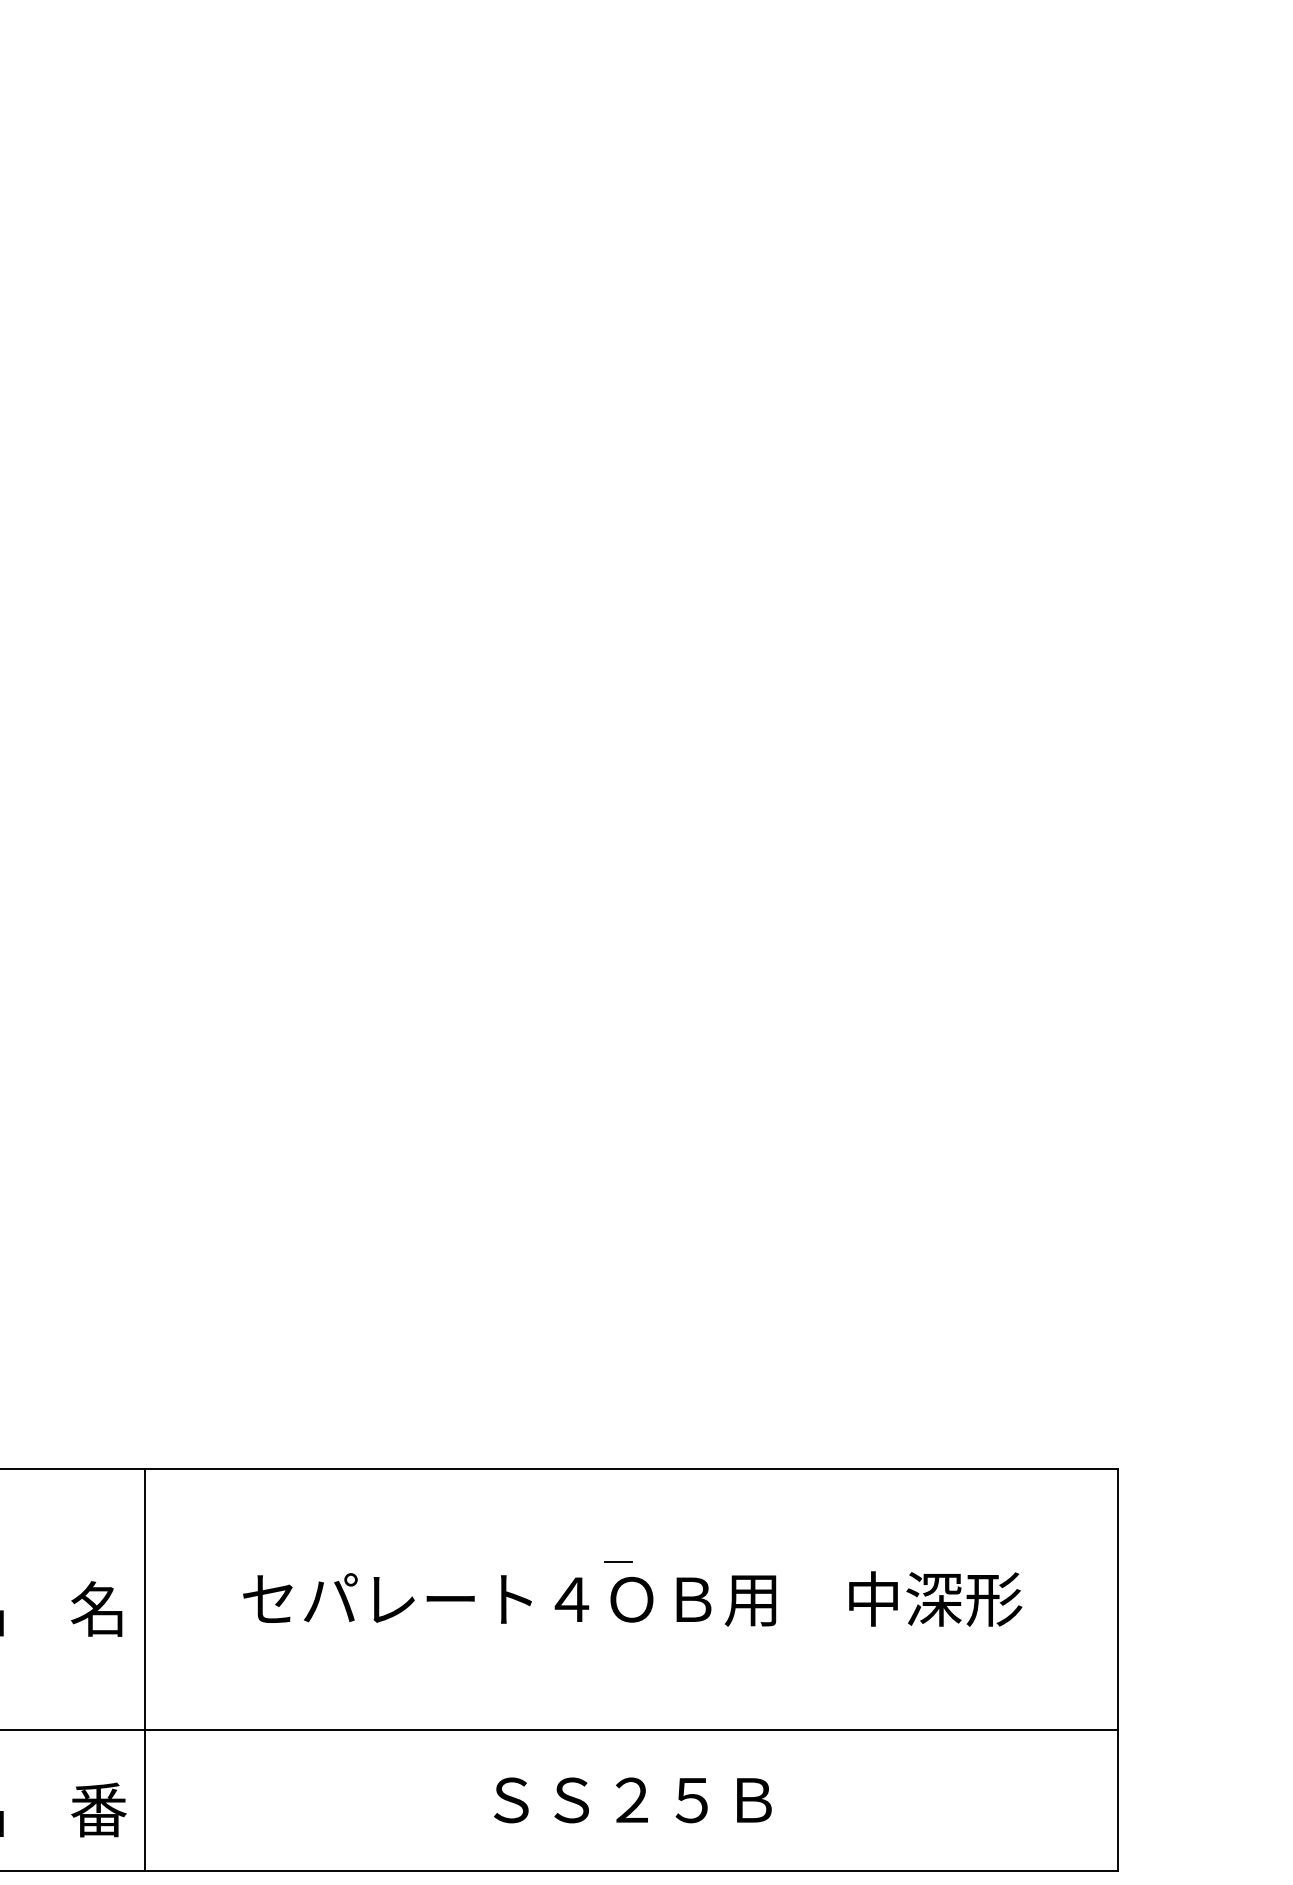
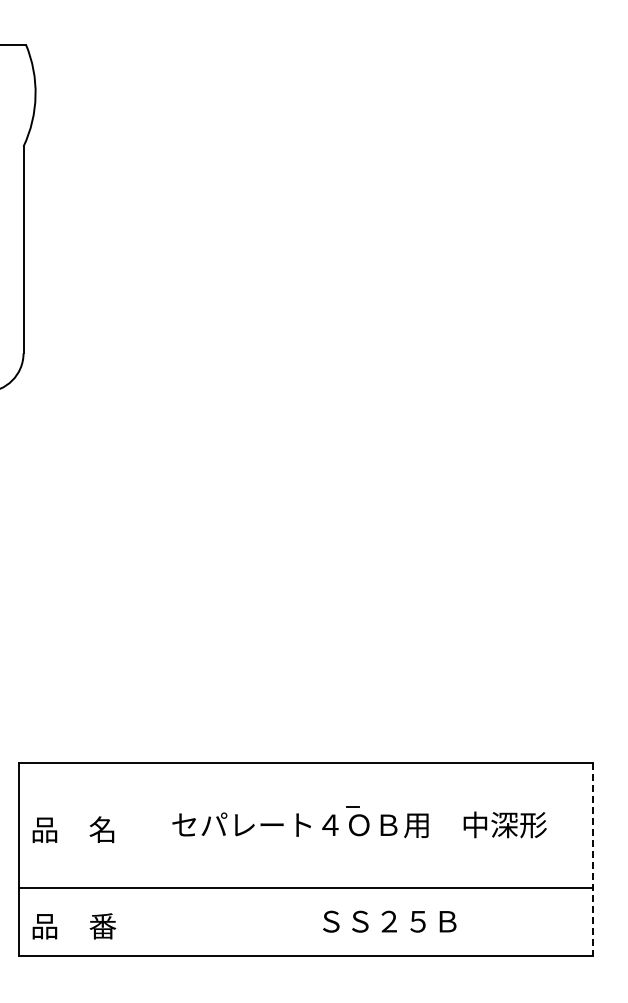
line: (145, 1668) -> (125, 858), removed
line: (1119, 1670) -> (593, 859), solid -> dashed
text: (632, 1799) -> (389, 921), moved

